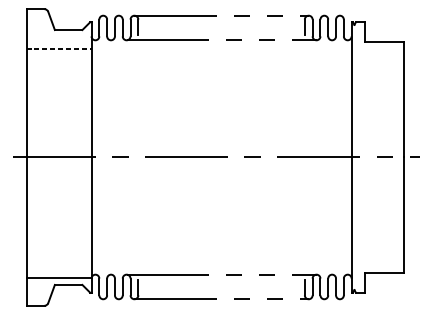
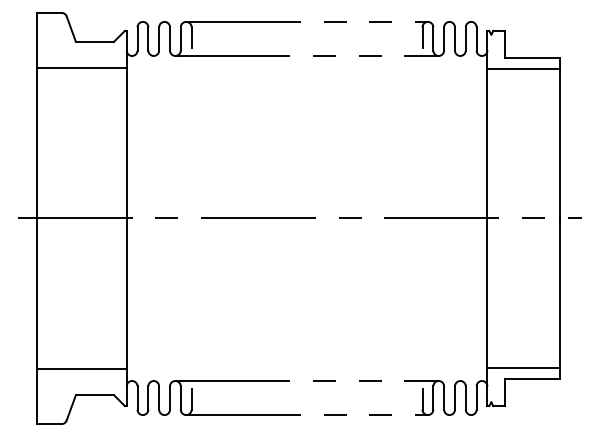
line: (59, 49) -> (82, 68), dashed -> solid
line: (377, 49) -> (523, 68), added
line: (377, 265) -> (523, 368), added
line: (58, 277) -> (81, 368), moved

